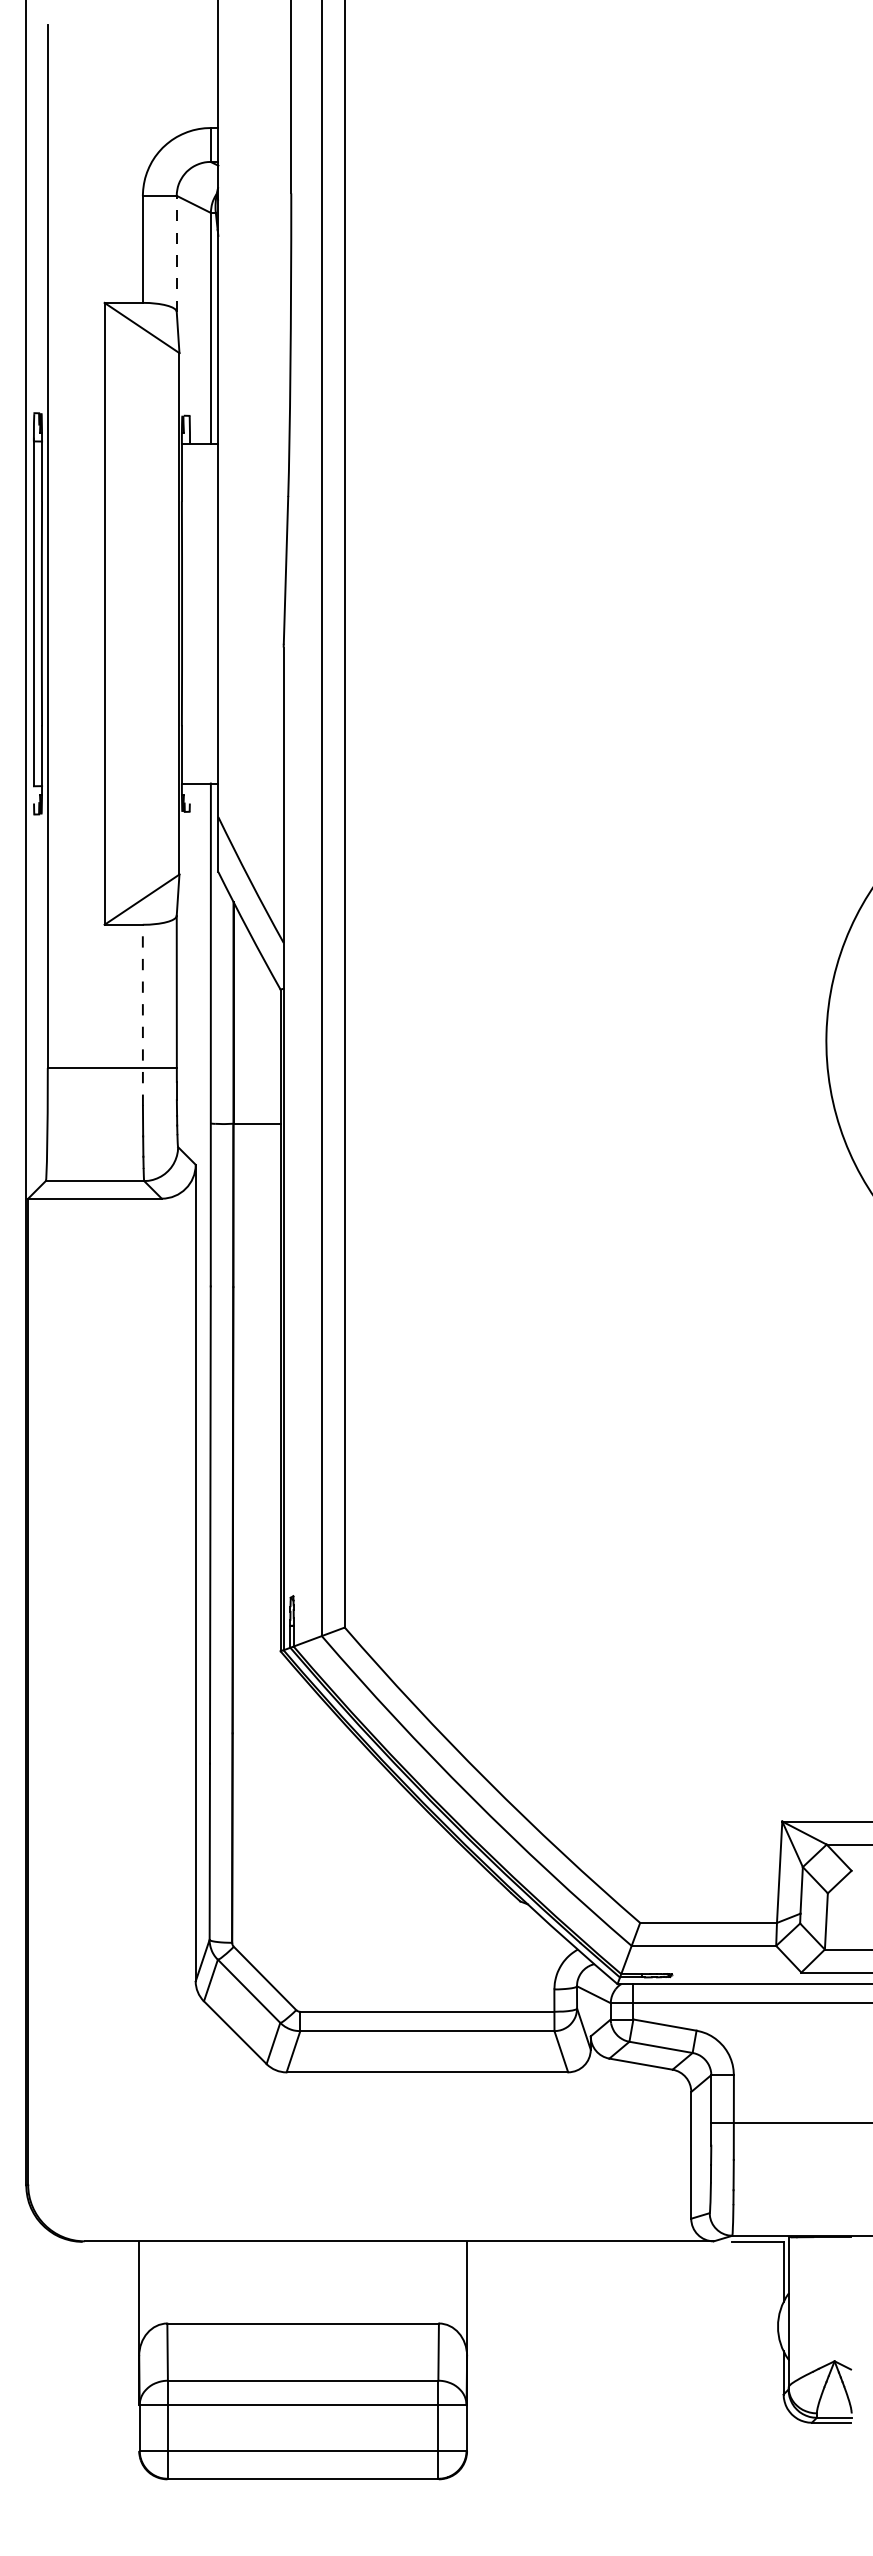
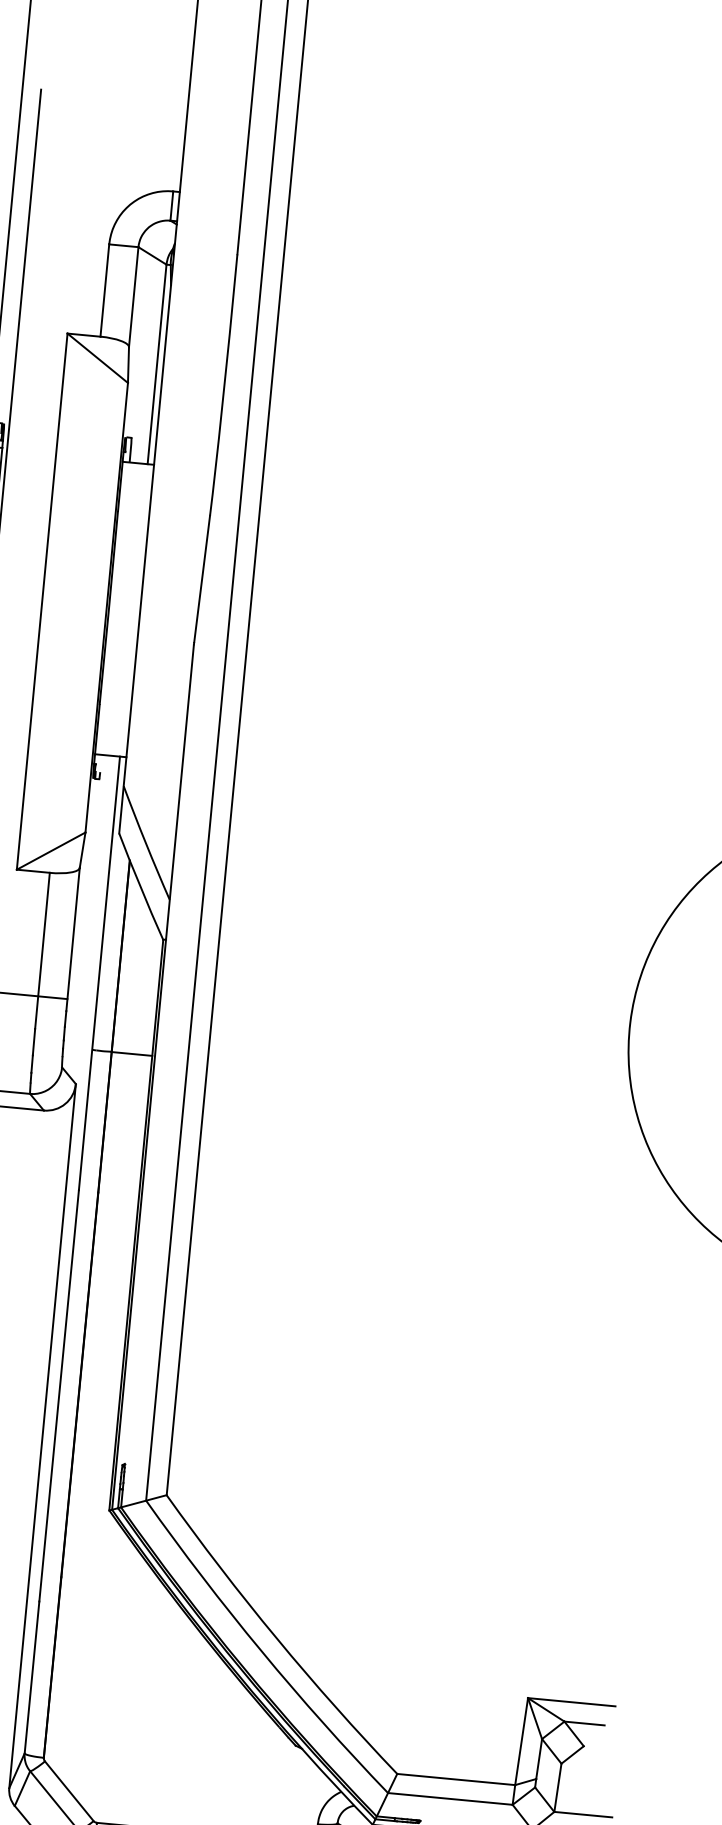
line: (176, 253) -> (133, 296), dashed -> solid
line: (142, 1015) -> (42, 951), dashed -> solid

